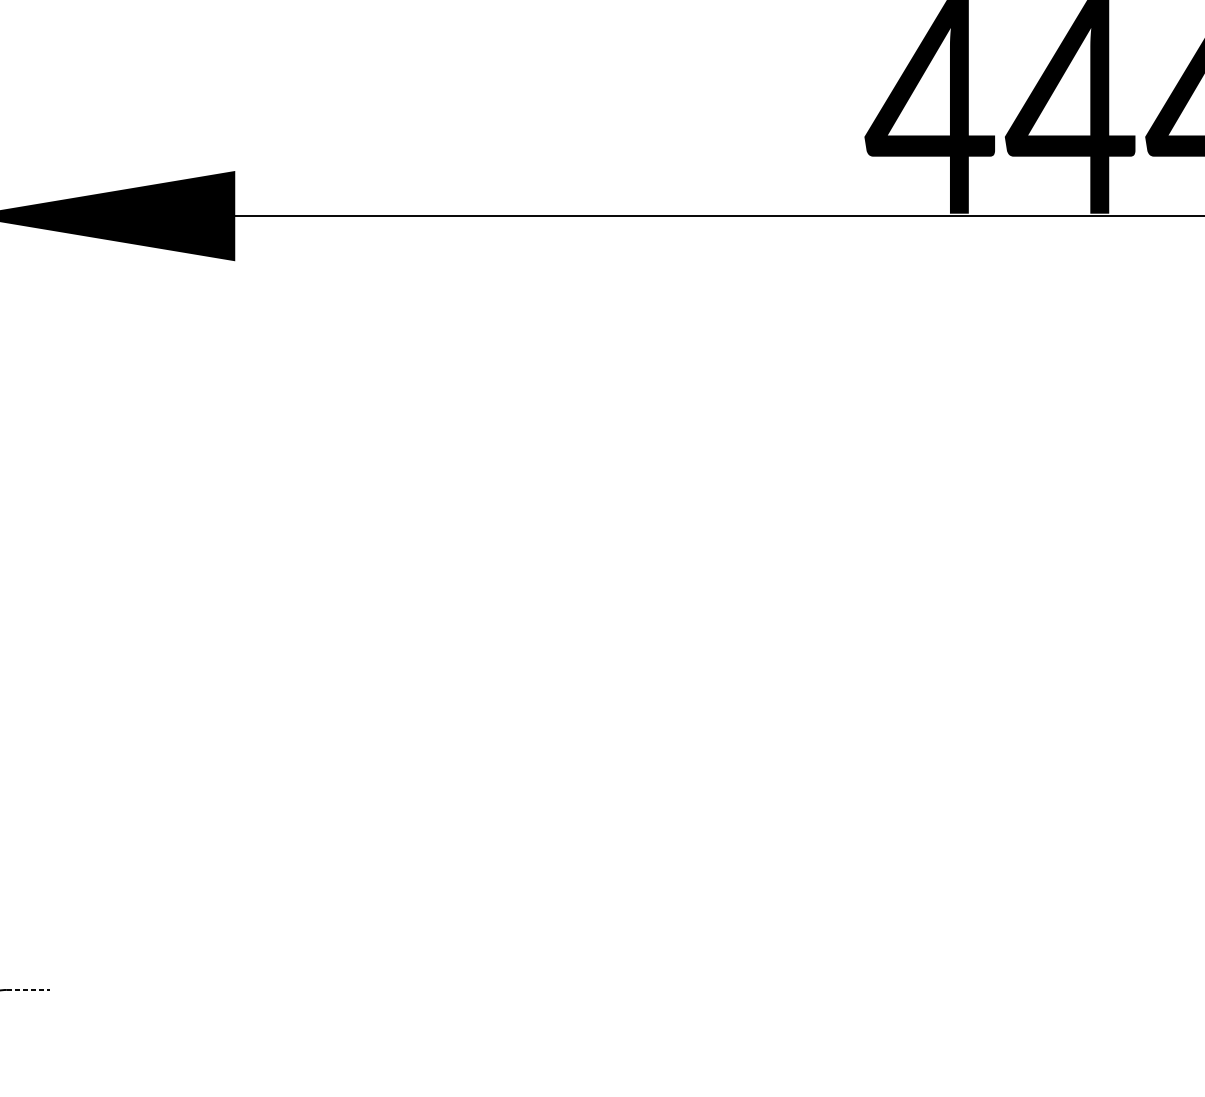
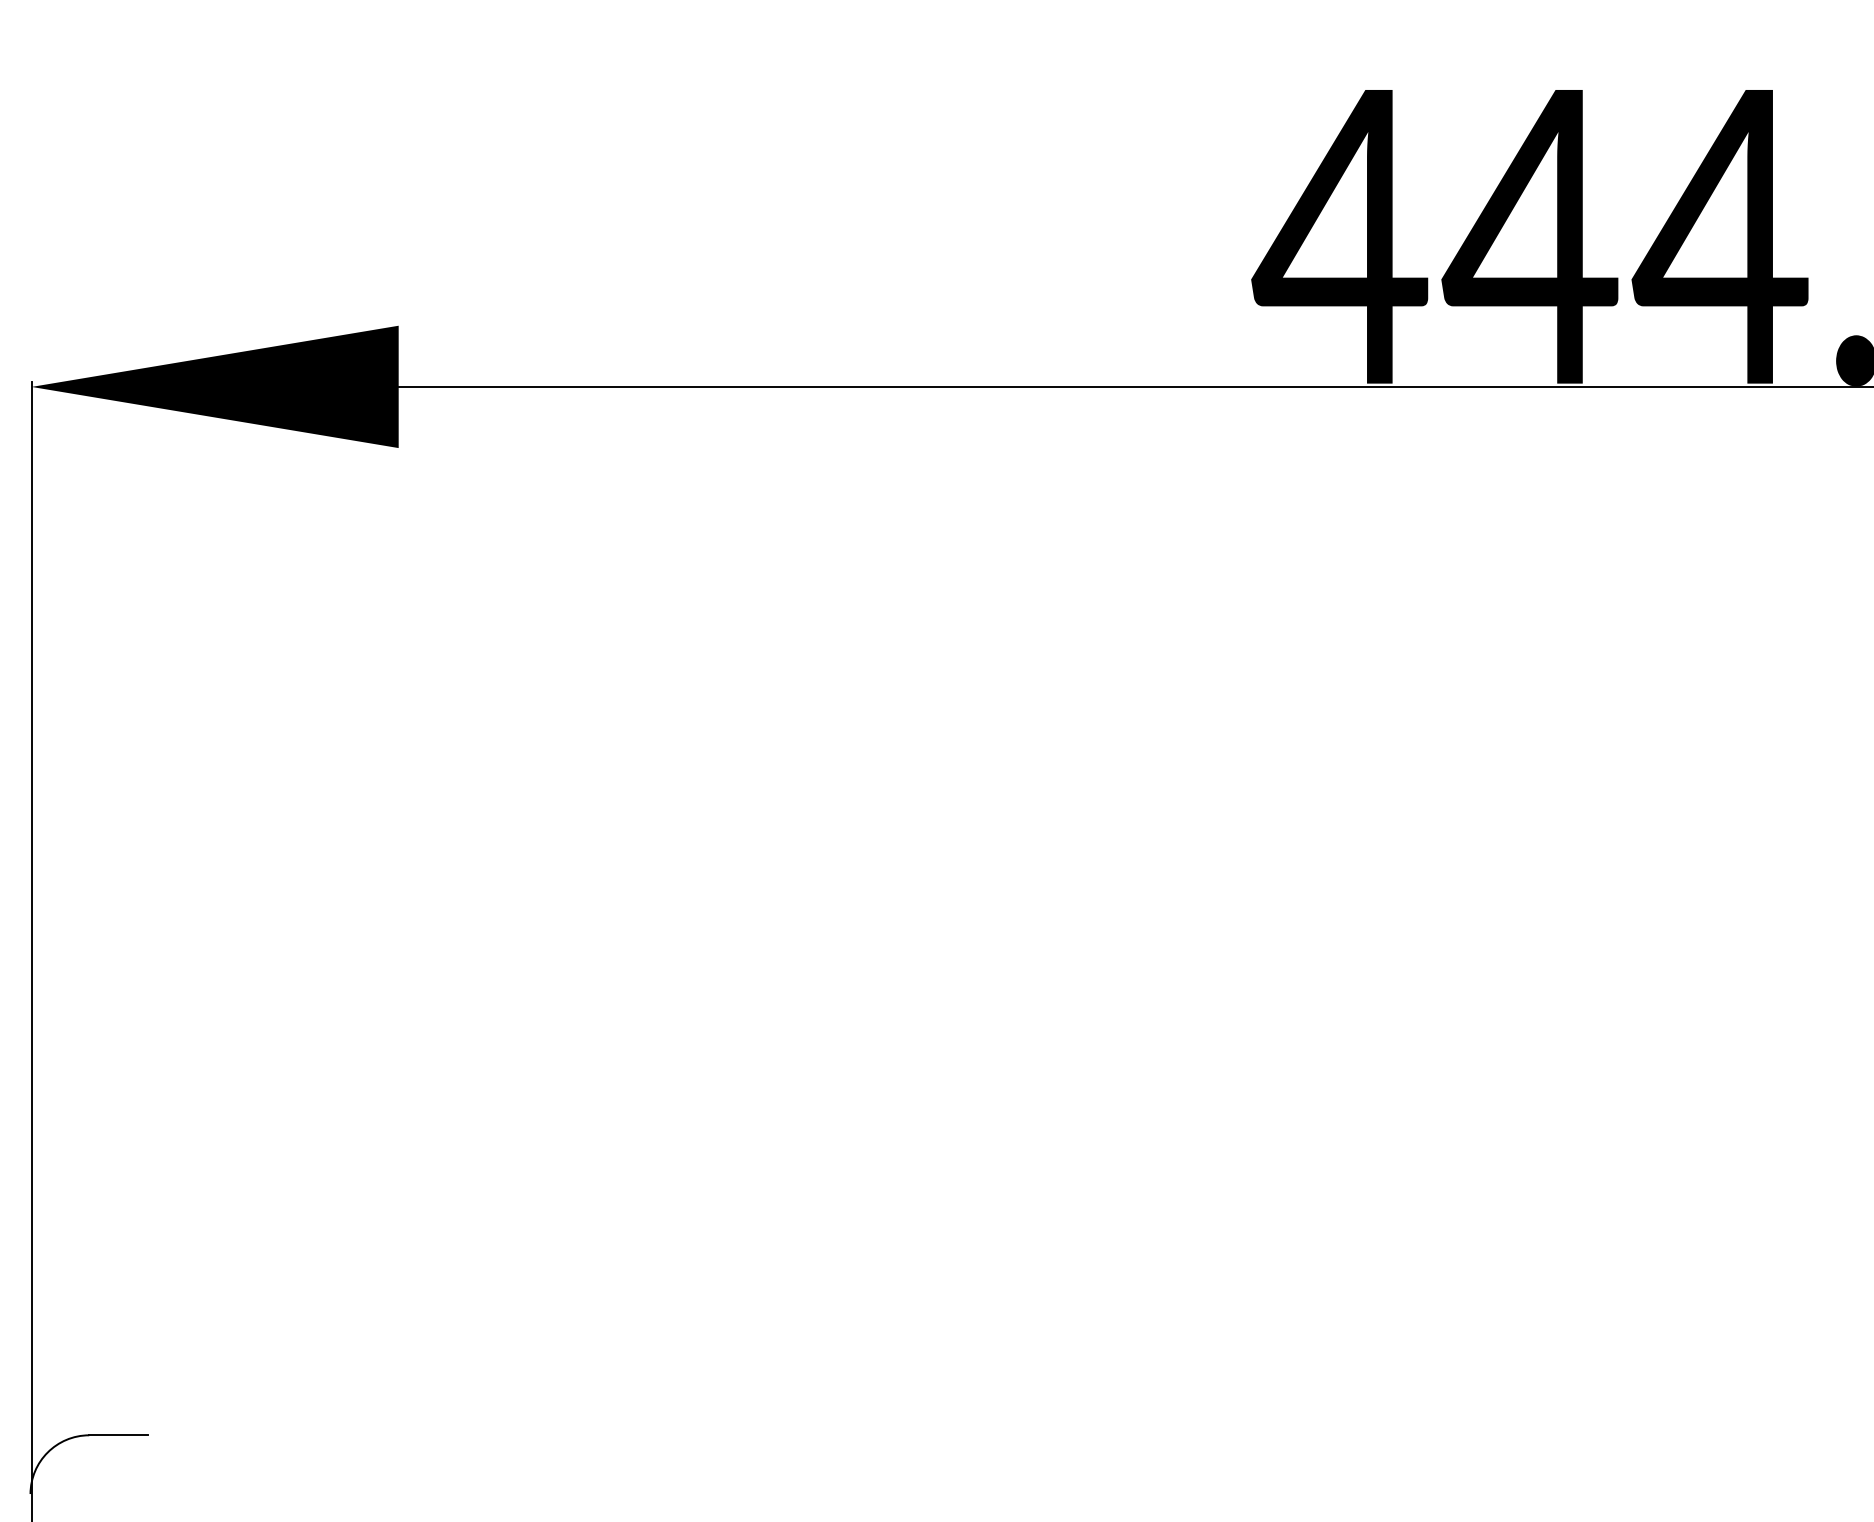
line: (28, 990) -> (118, 1435), dashed -> solid

